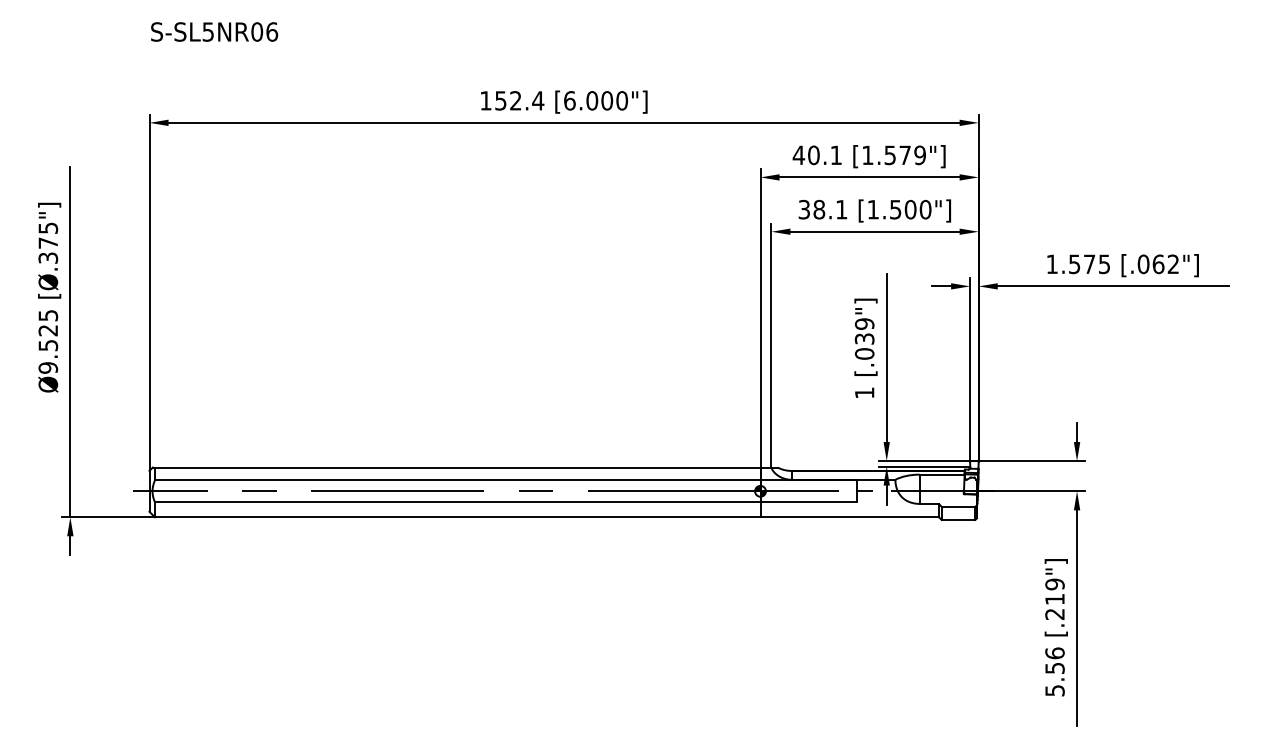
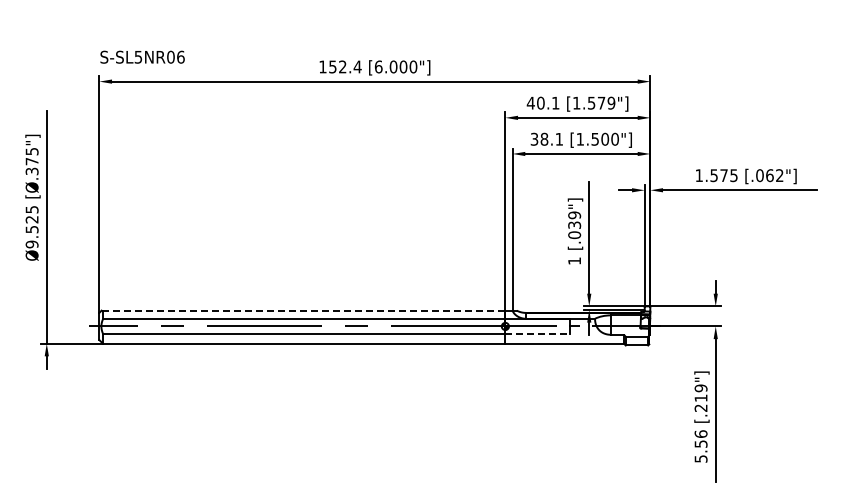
text: (214, 30) -> (142, 56), moved
line: (456, 467) -> (303, 310), solid -> dashed
line: (810, 501) -> (538, 333), solid -> dashed

